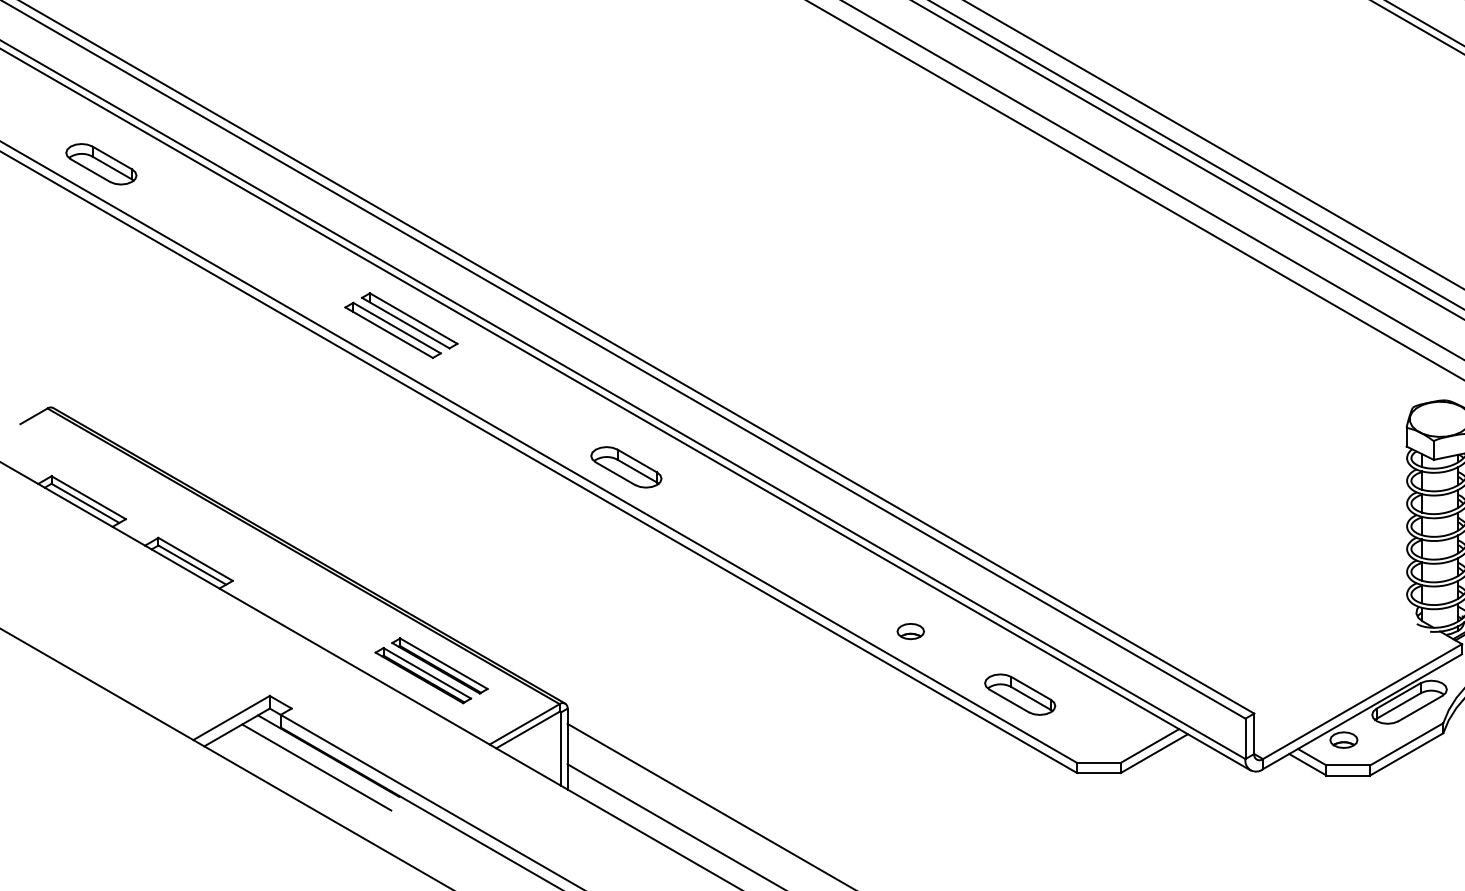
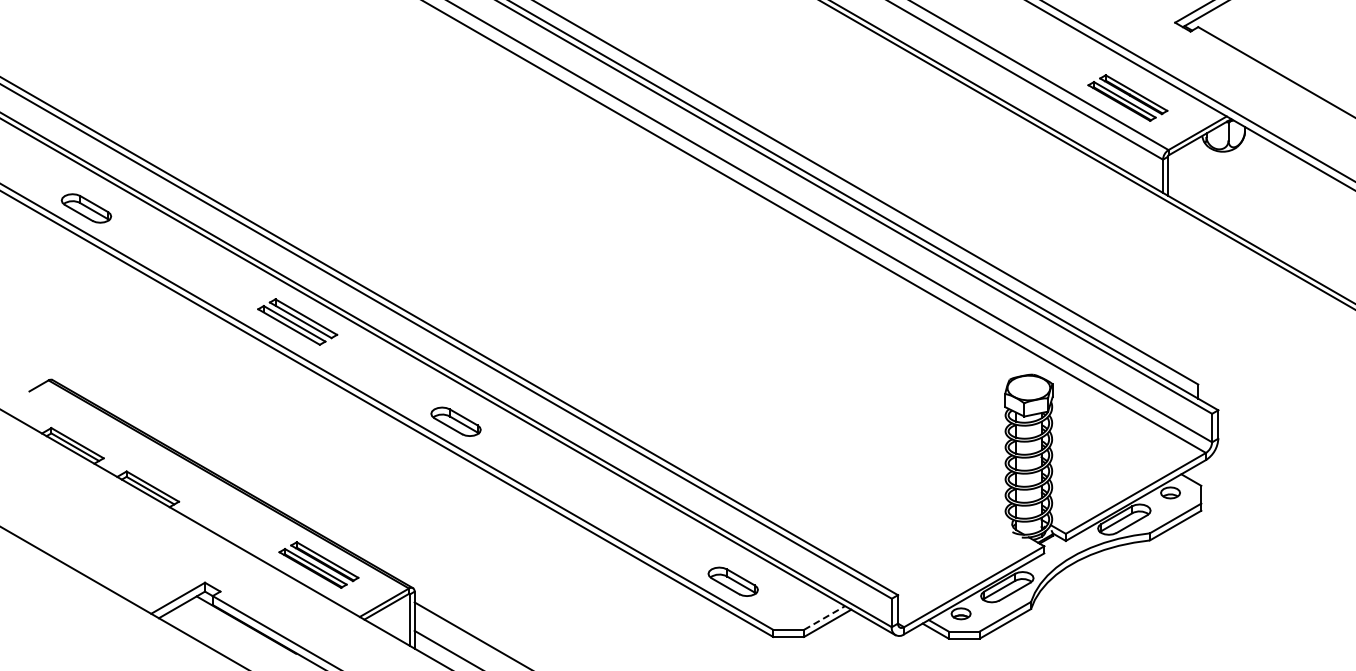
part: (911, 631) -> (656, 537), removed
line: (1149, 745) -> (824, 617), solid -> dashed
line: (315, 766) -> (237, 632), removed

